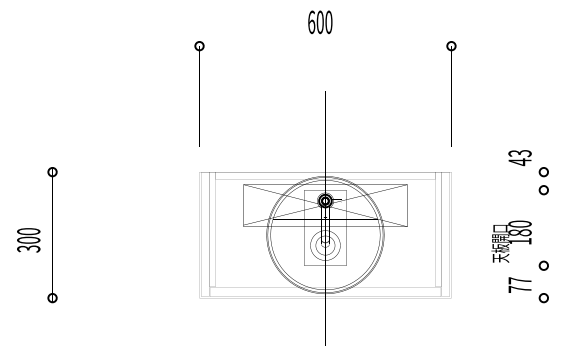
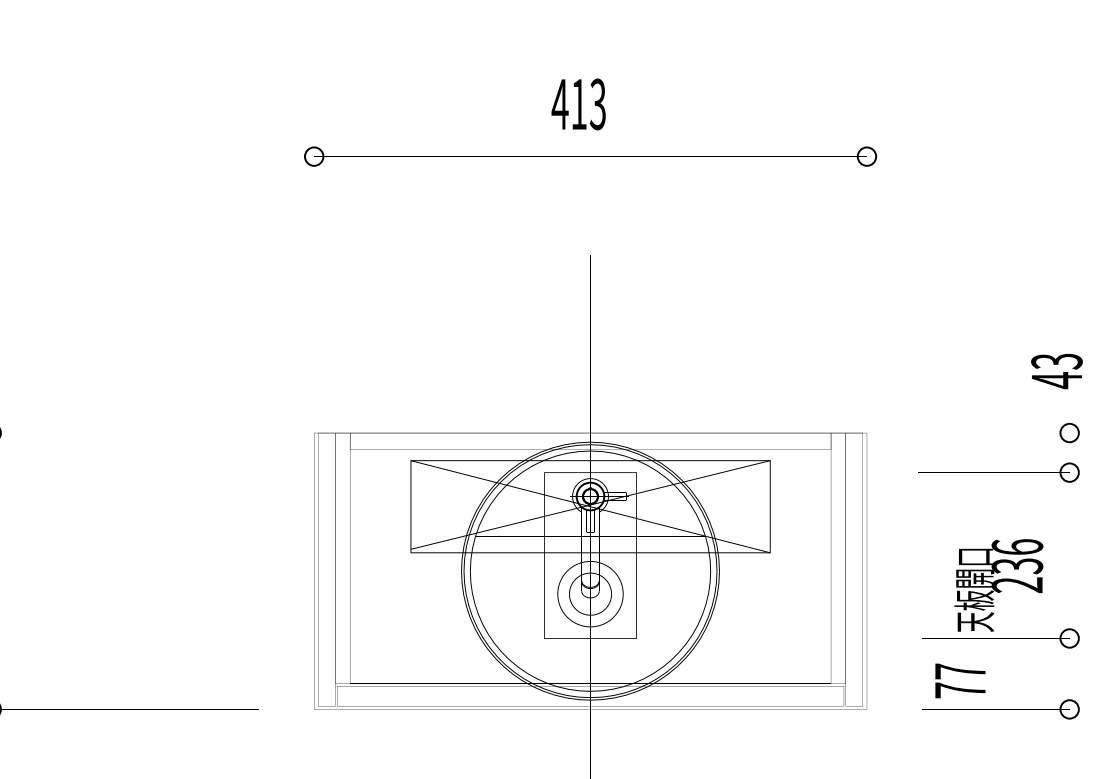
text: (319, 22) -> (577, 104), 600 -> 413
text: (519, 158) -> (1055, 372), moved
text: (519, 232) -> (1016, 565), 180 -> 236
text: (519, 284) -> (959, 679), moved

